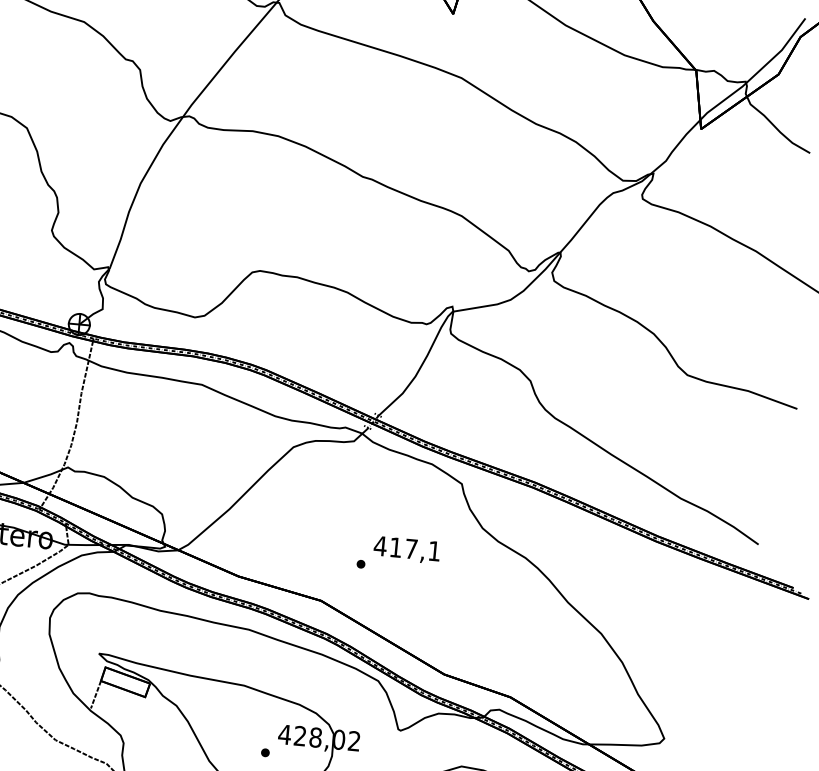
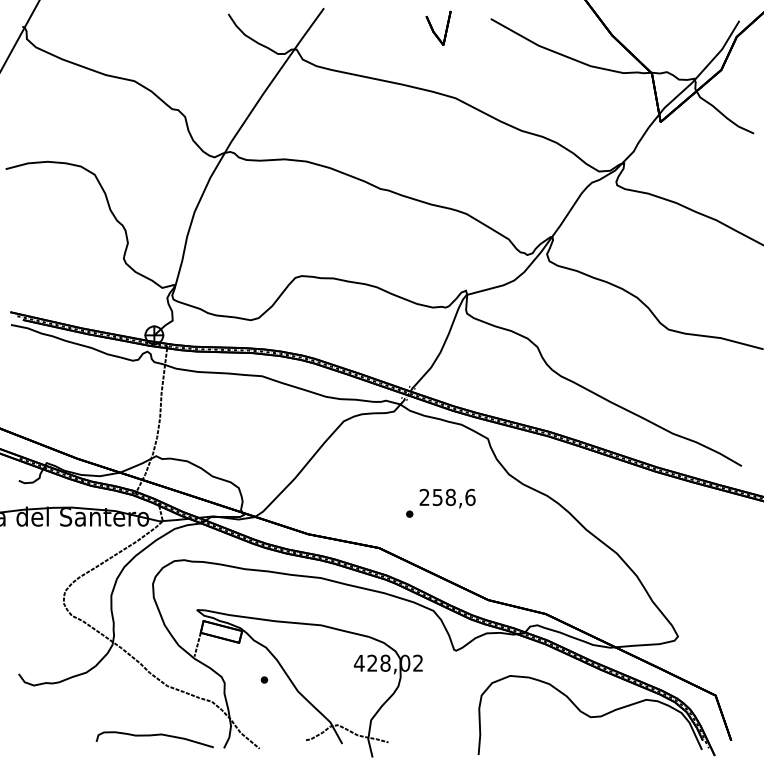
text: (407, 548) -> (447, 497), 417,1 -> 258,6
part: (265, 752) -> (264, 679), moved

